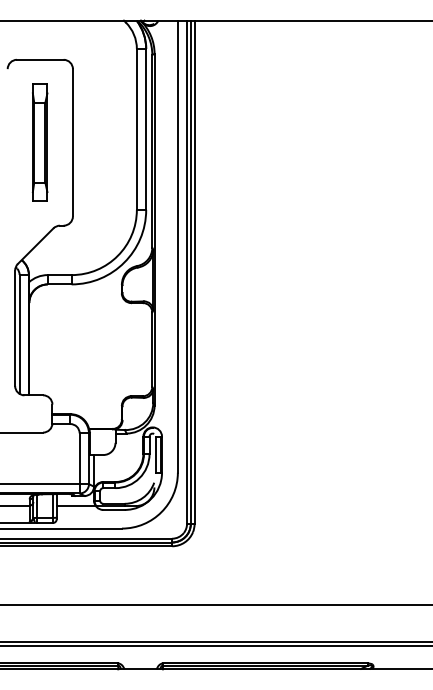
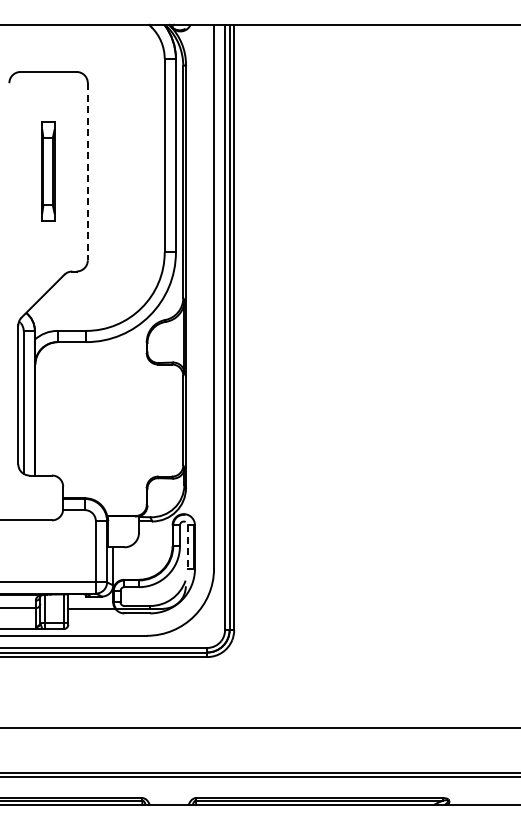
part: (40, 142) -> (48, 171), size x0.7
line: (72, 142) -> (87, 171), solid -> dashed
line: (155, 454) -> (187, 546), solid -> dashed

